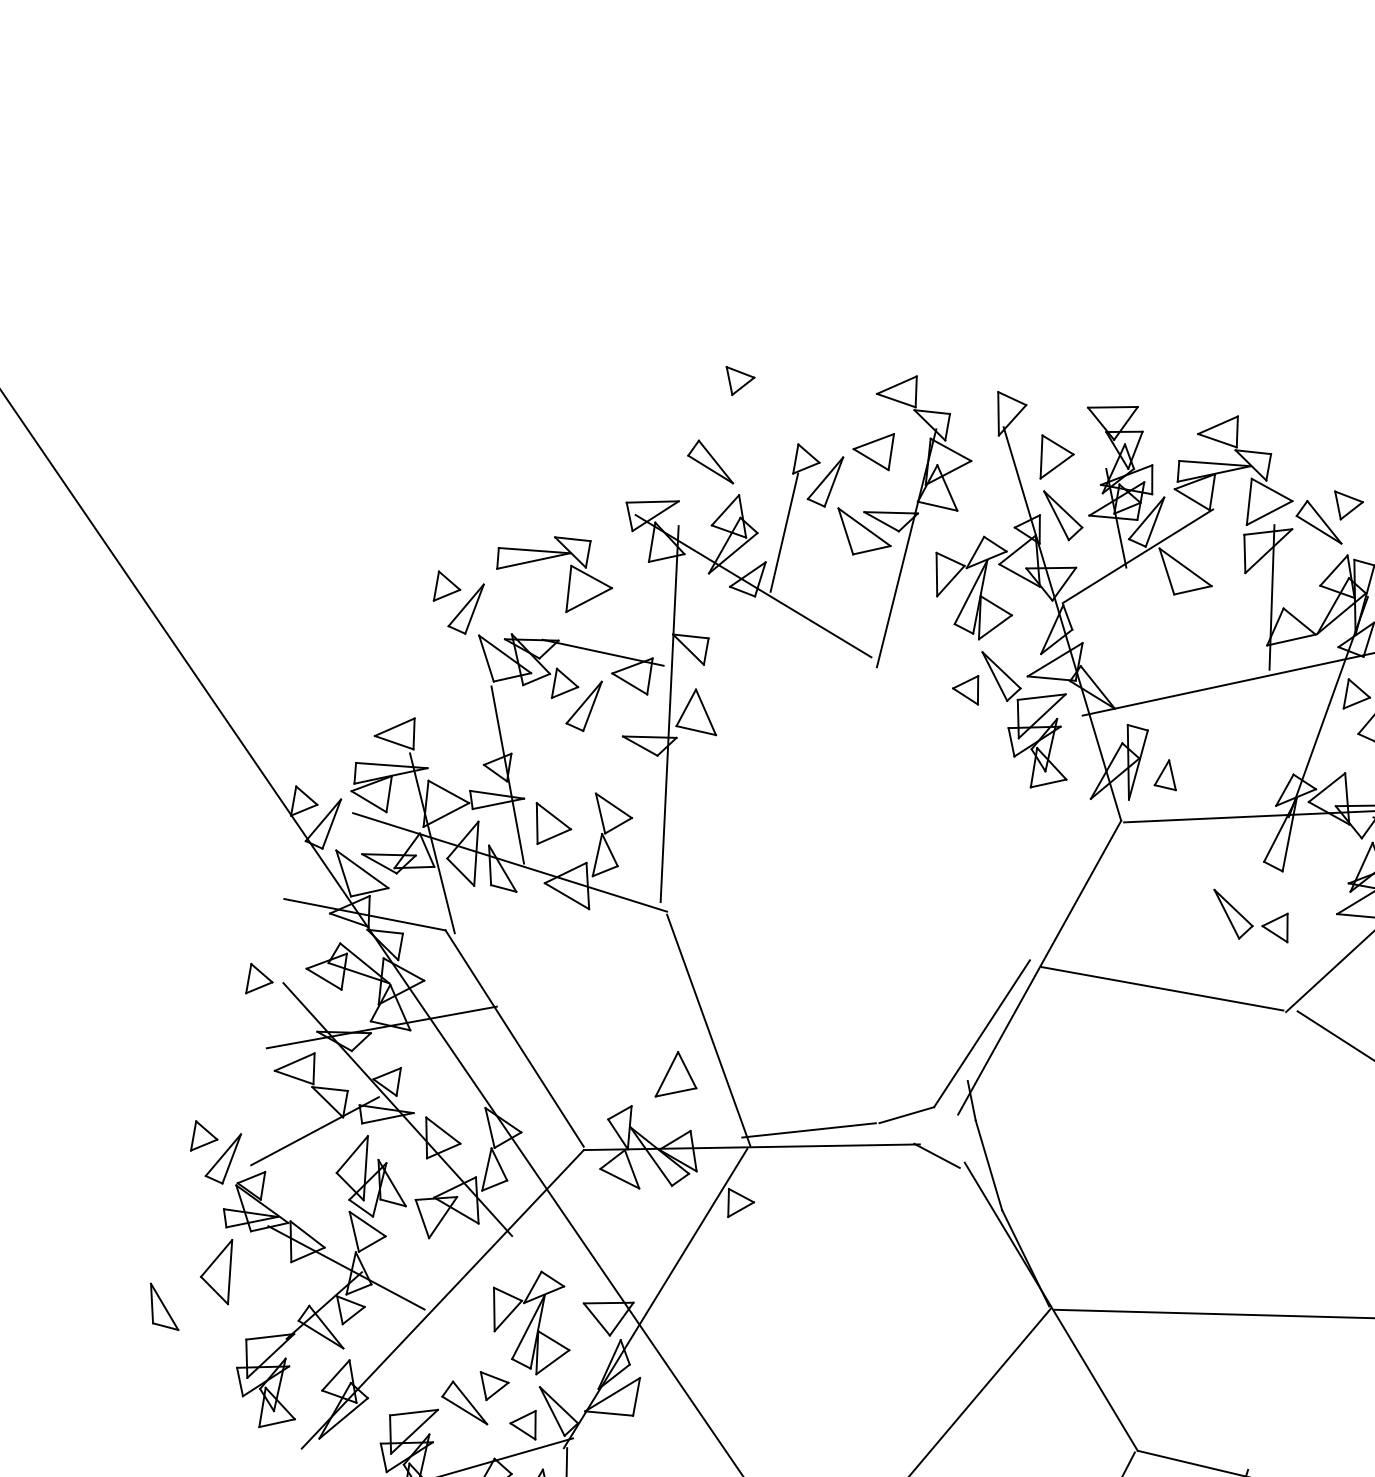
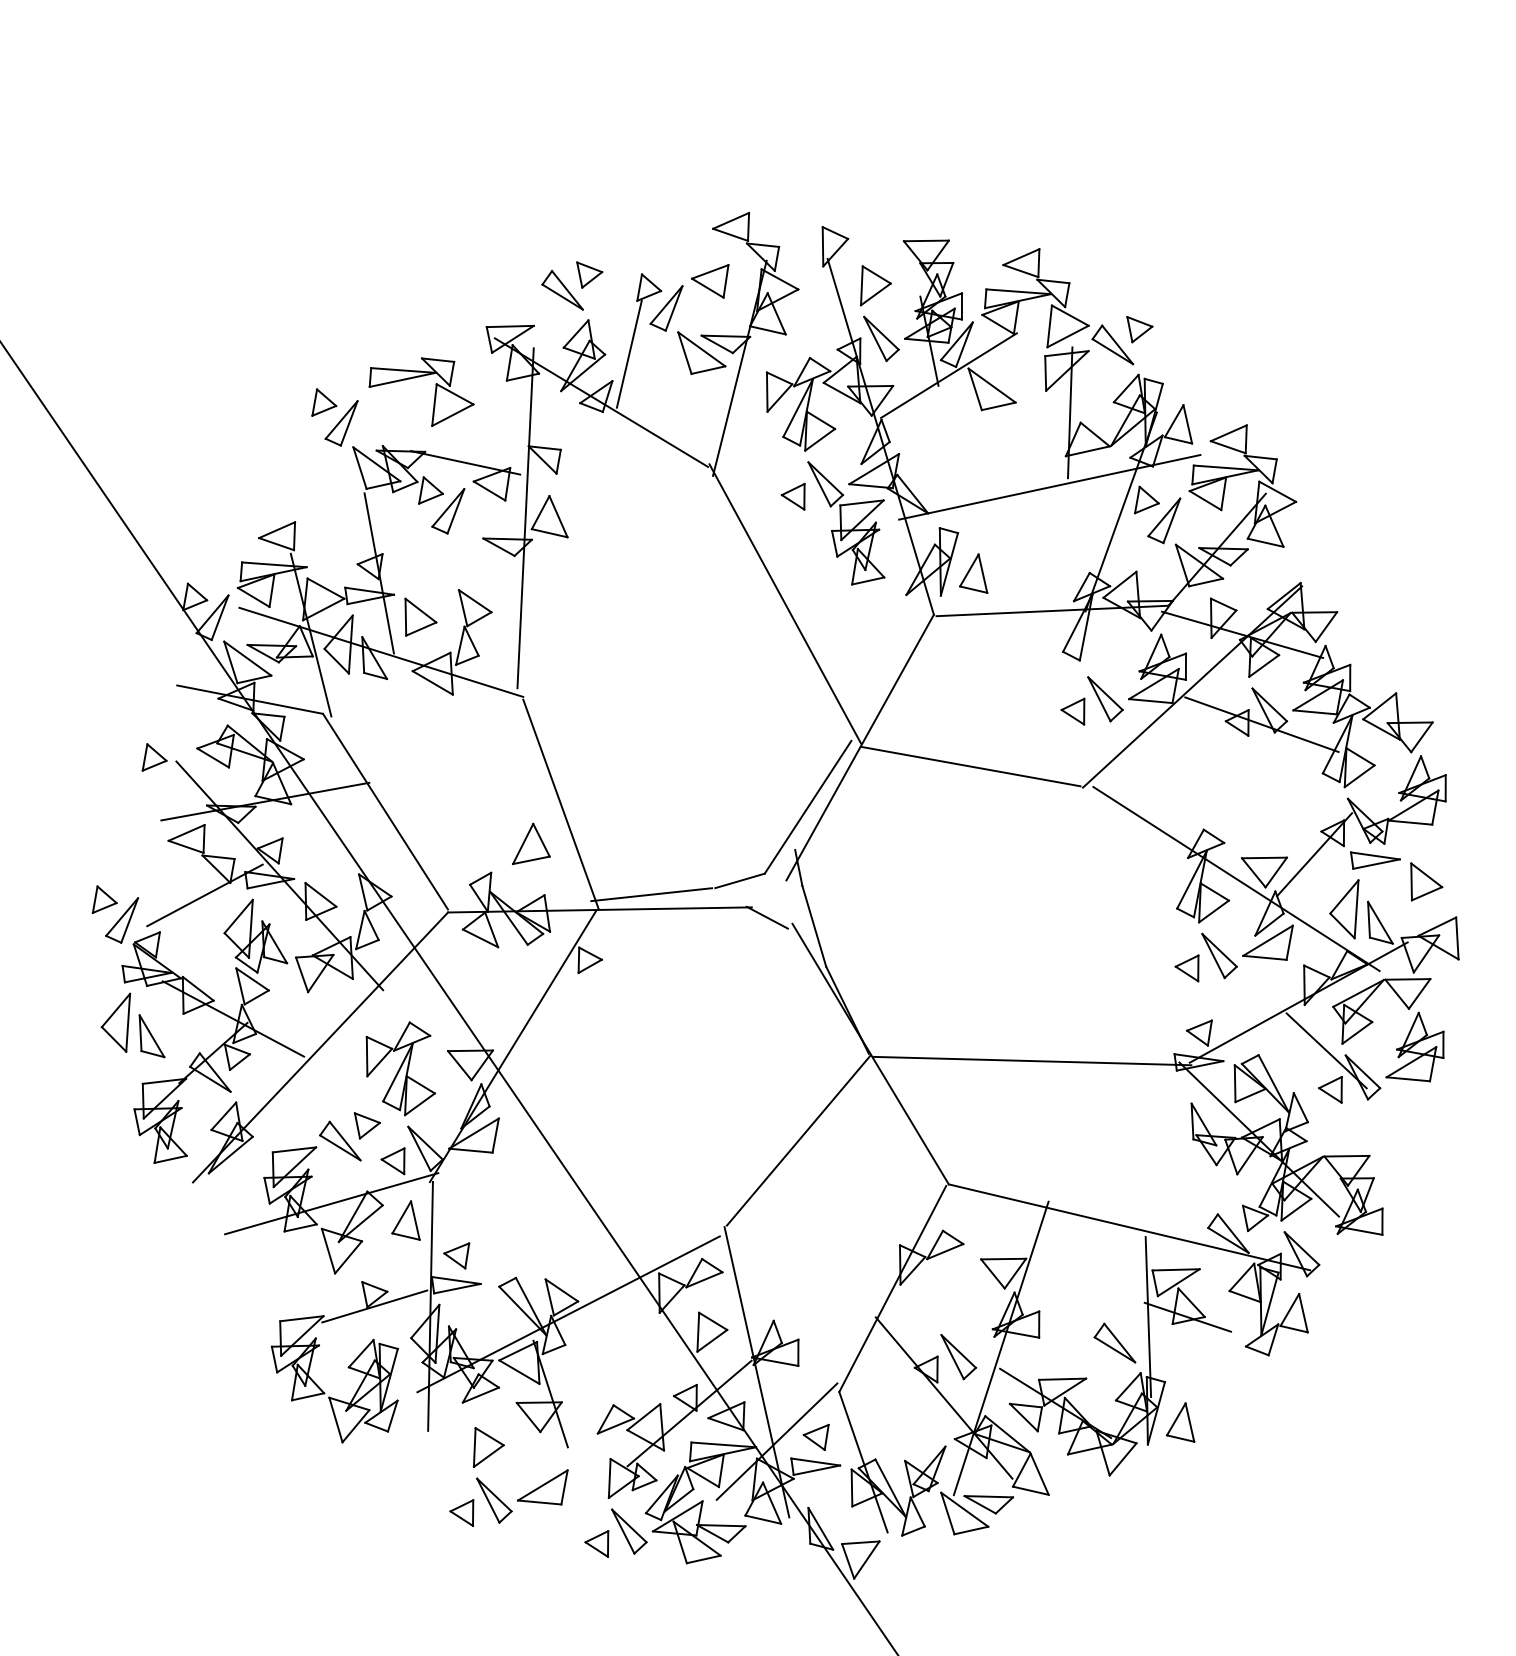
part: (740, 380) -> (589, 274), moved
part: (1165, 775) -> (973, 573), size x1.43
line: (955, 808) -> (784, 603), added
part: (1233, 914) -> (1105, 699), moved
part: (164, 1307) -> (151, 1036), moved

